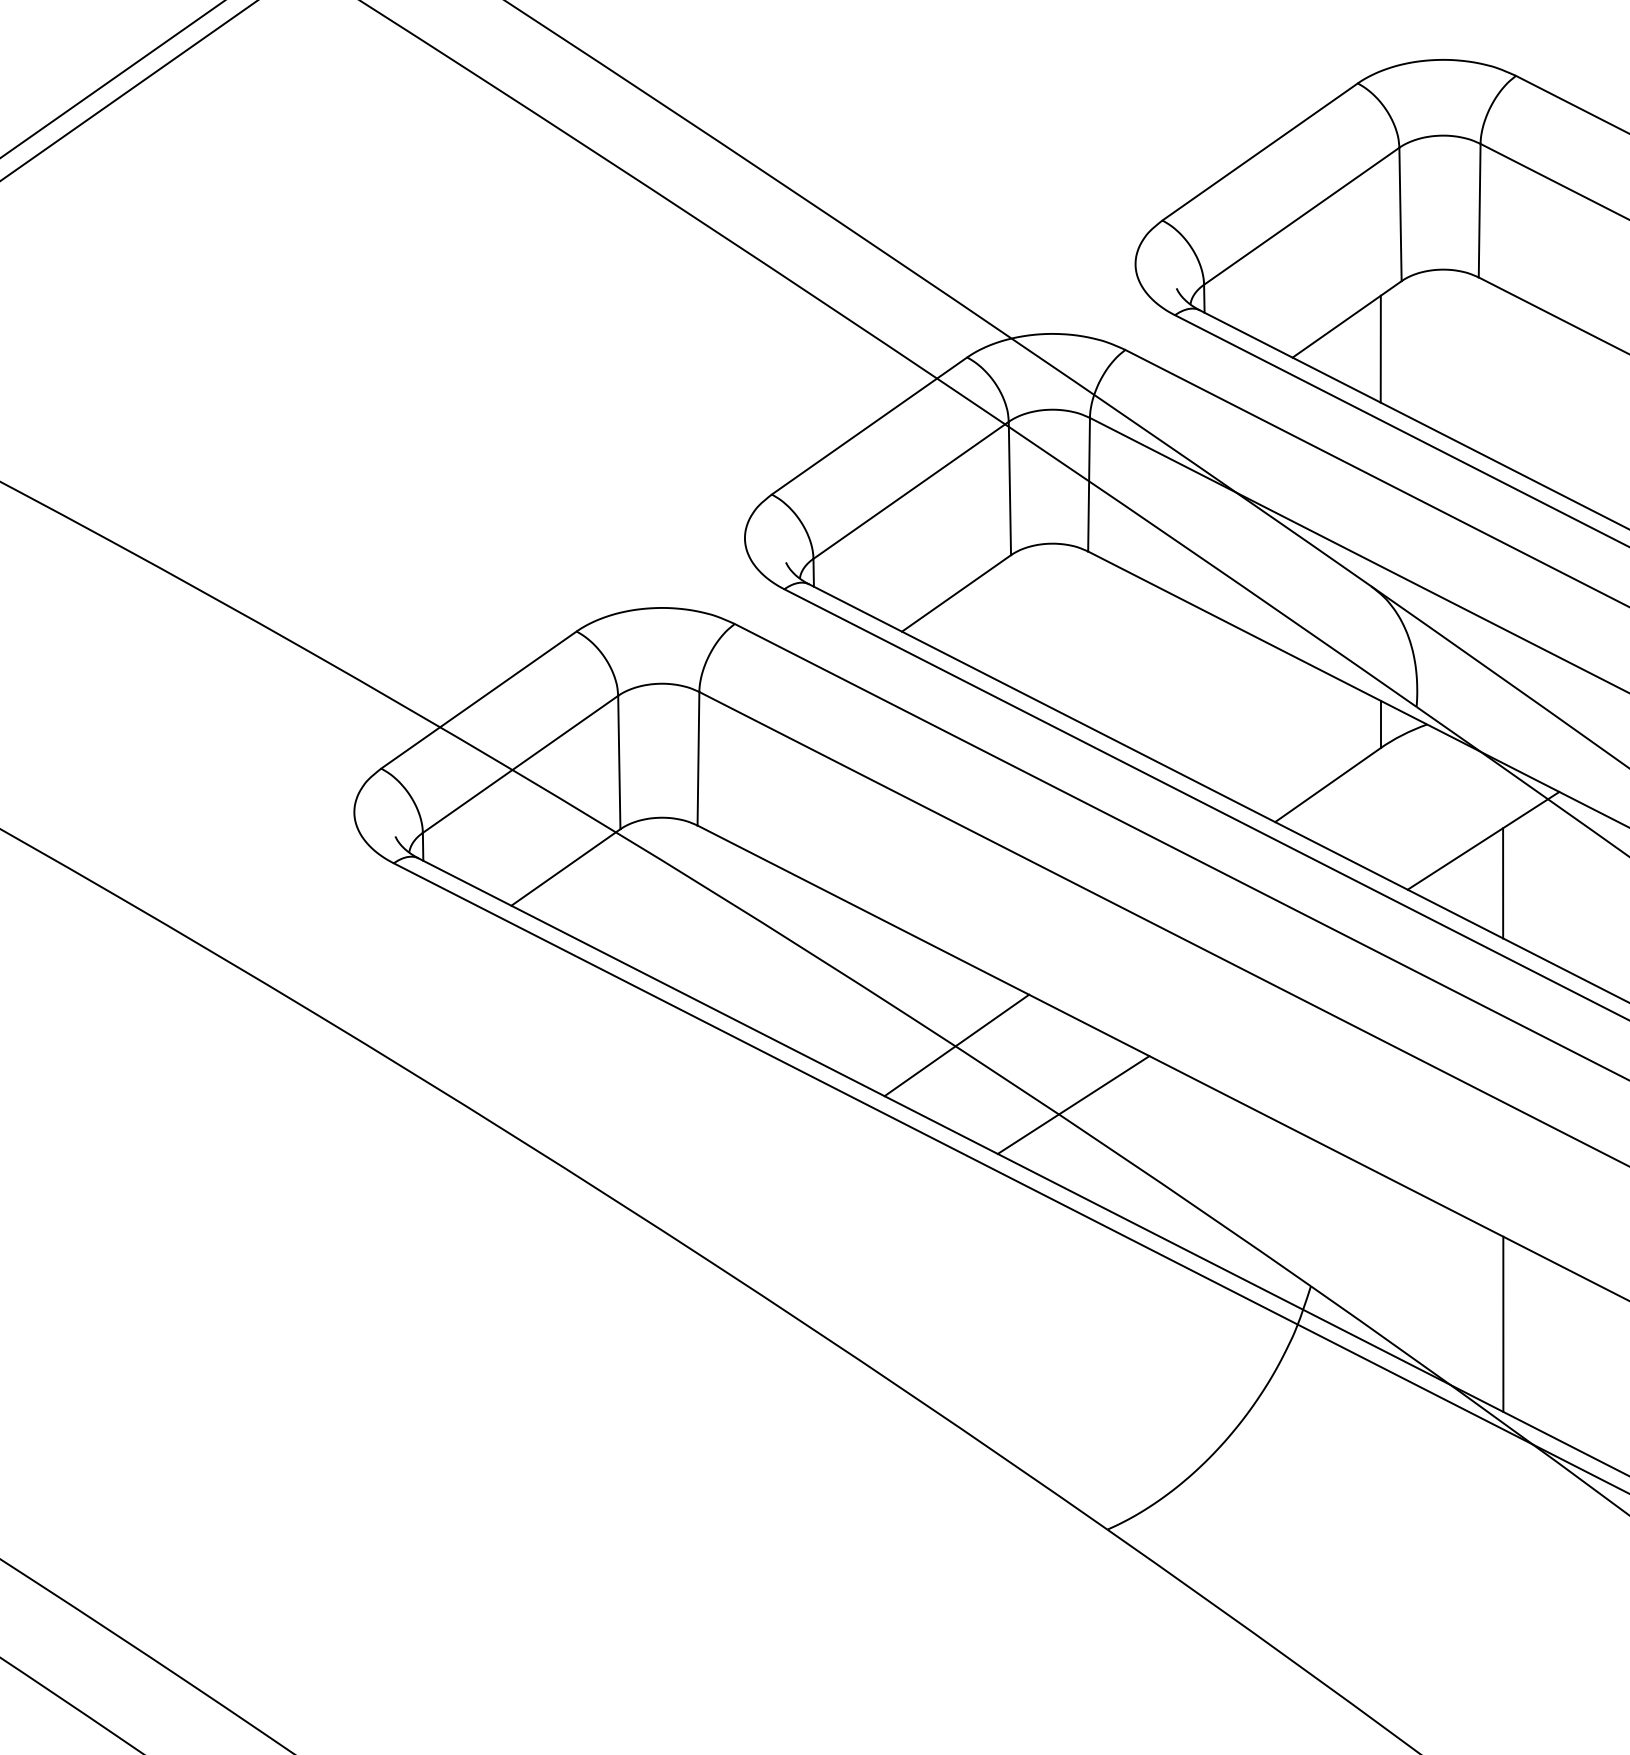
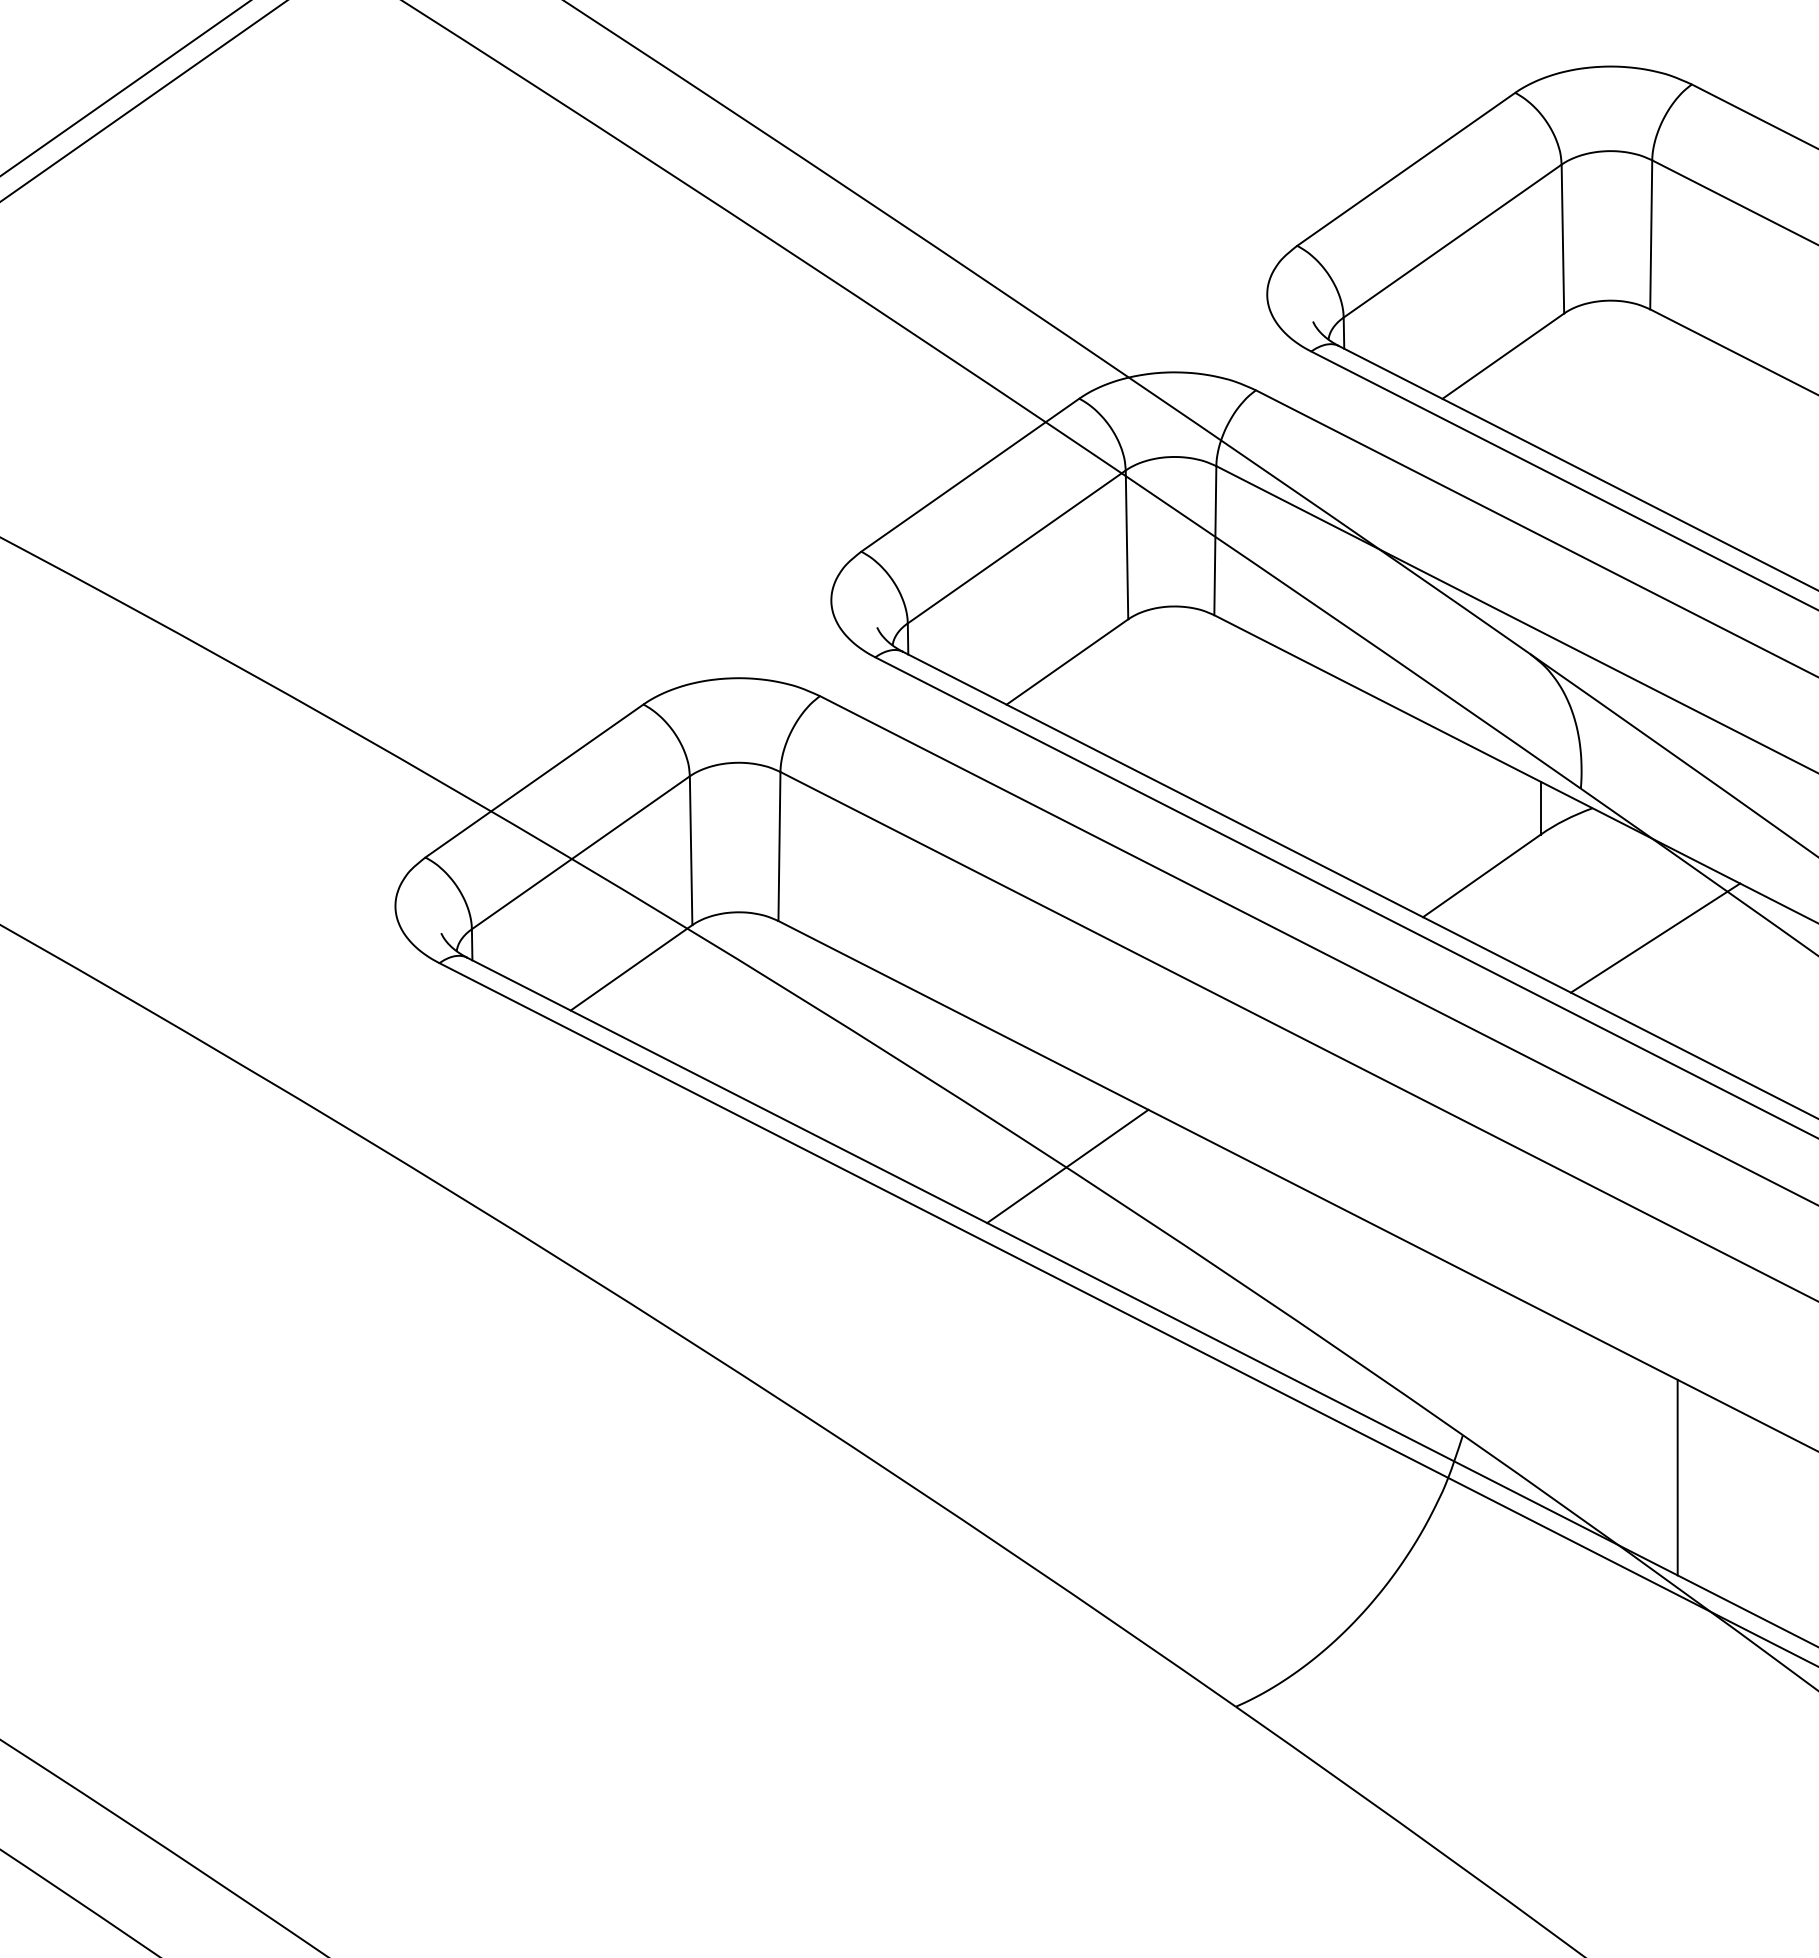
line: (1380, 349) -> (1540, 389), removed
line: (1503, 883) -> (1677, 985), removed
line: (1073, 1104) -> (1197, 1232), removed

